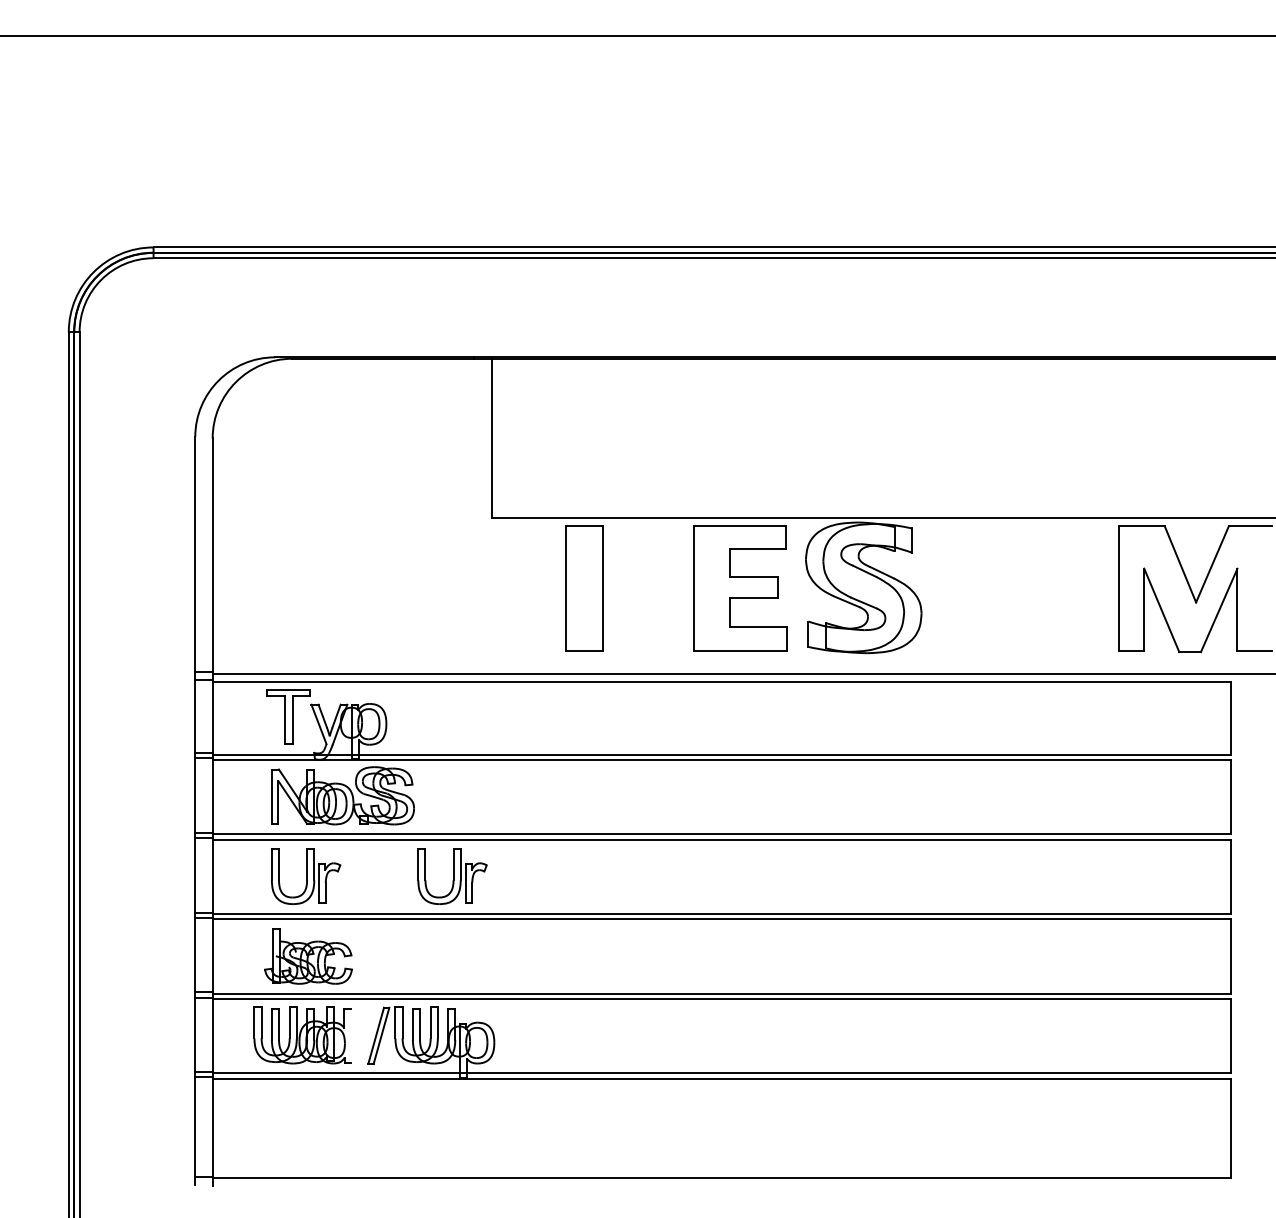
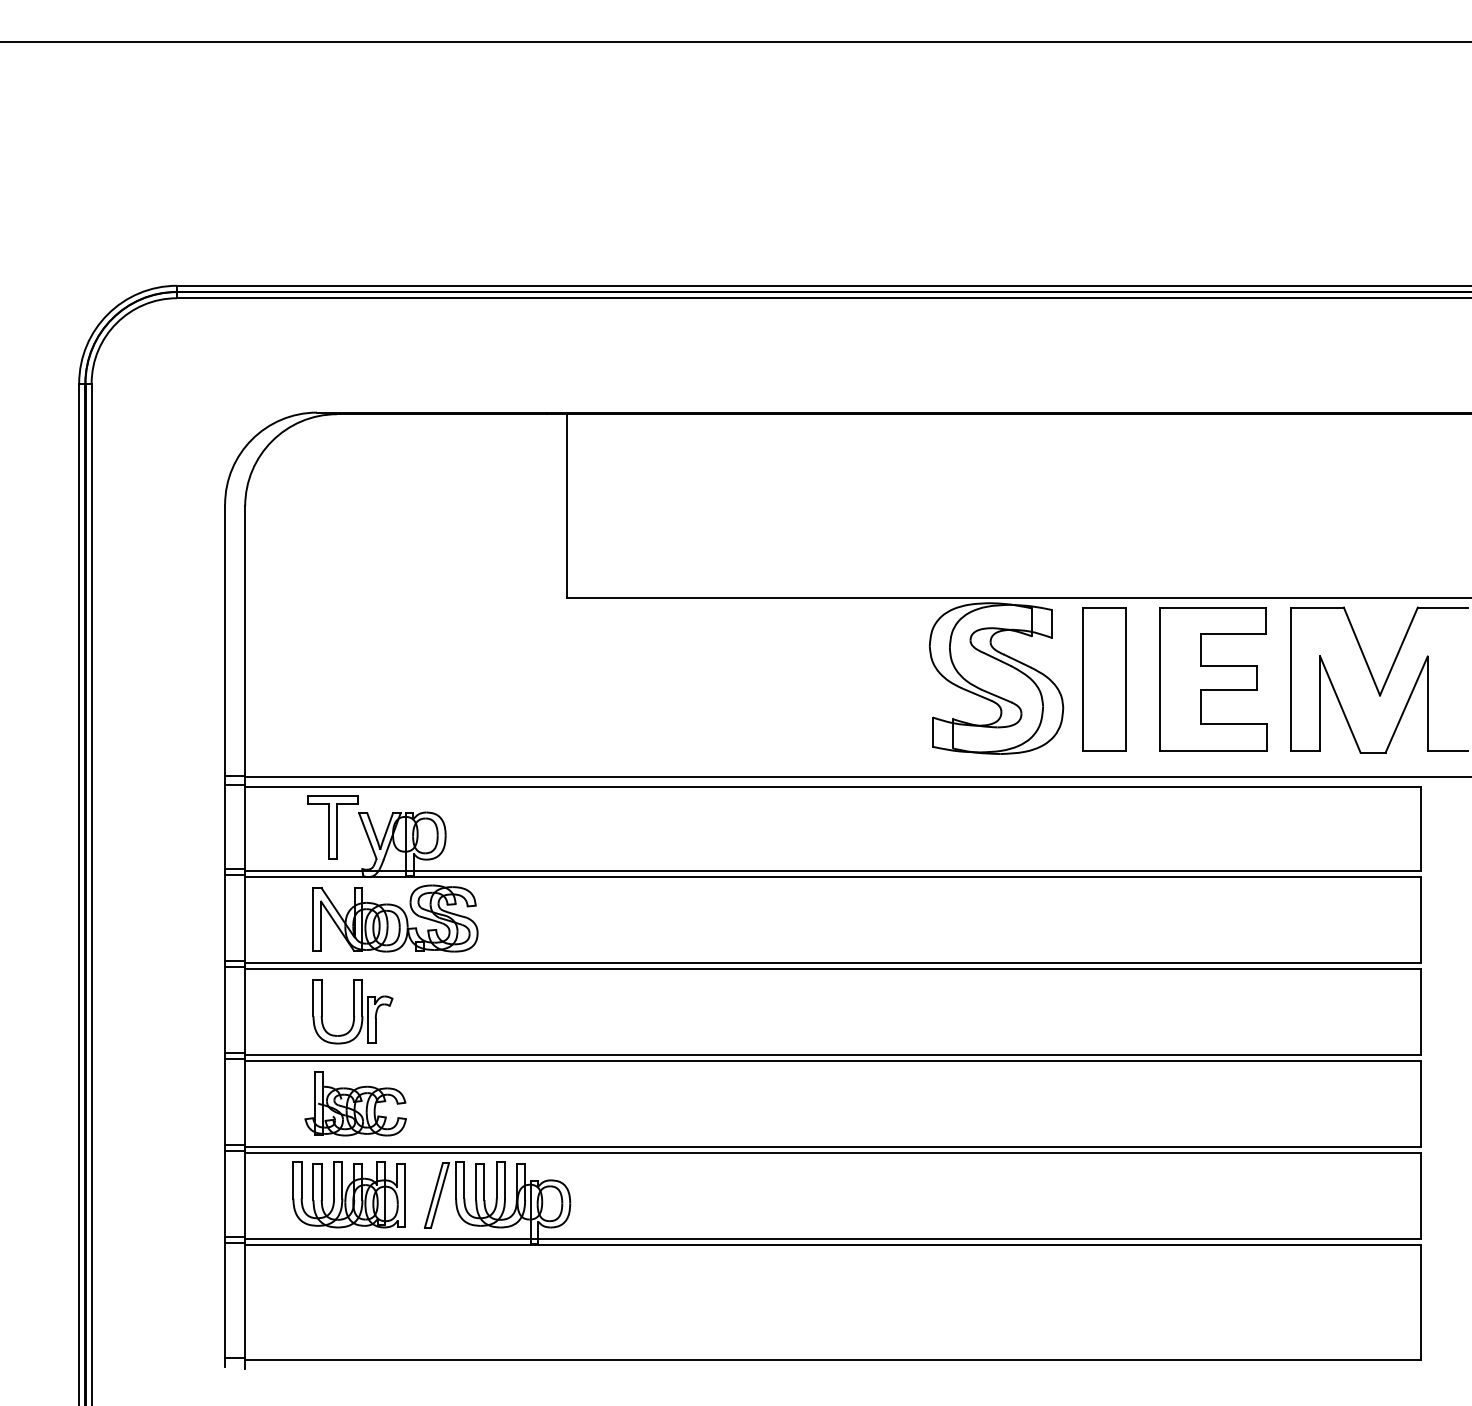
part: (584, 588) -> (1104, 679), moved
part: (740, 588) -> (1213, 679), moved
part: (452, 876) -> (521, 1011), removed
line: (350, 1035) -> (404, 1195), added

